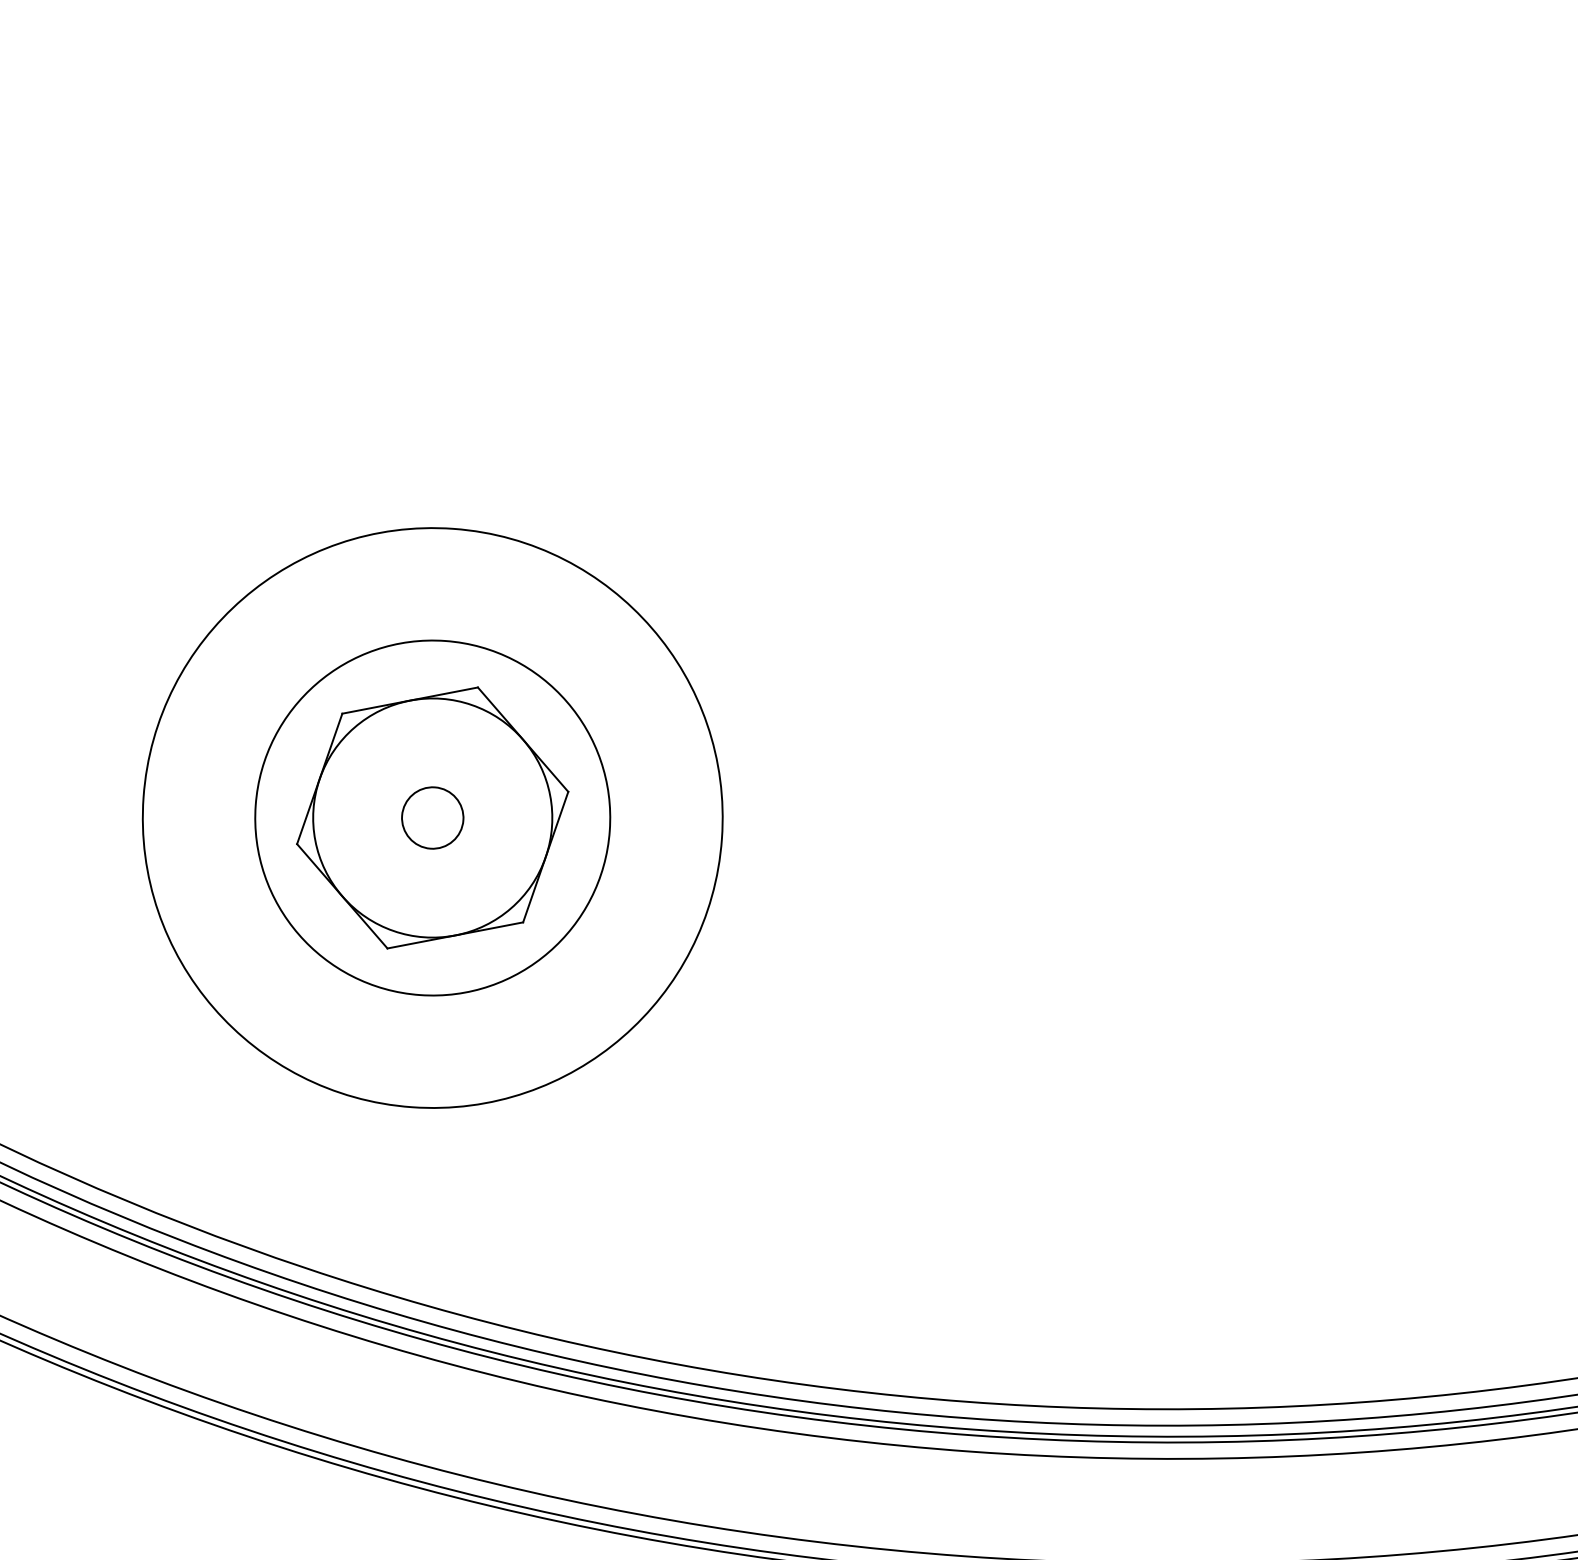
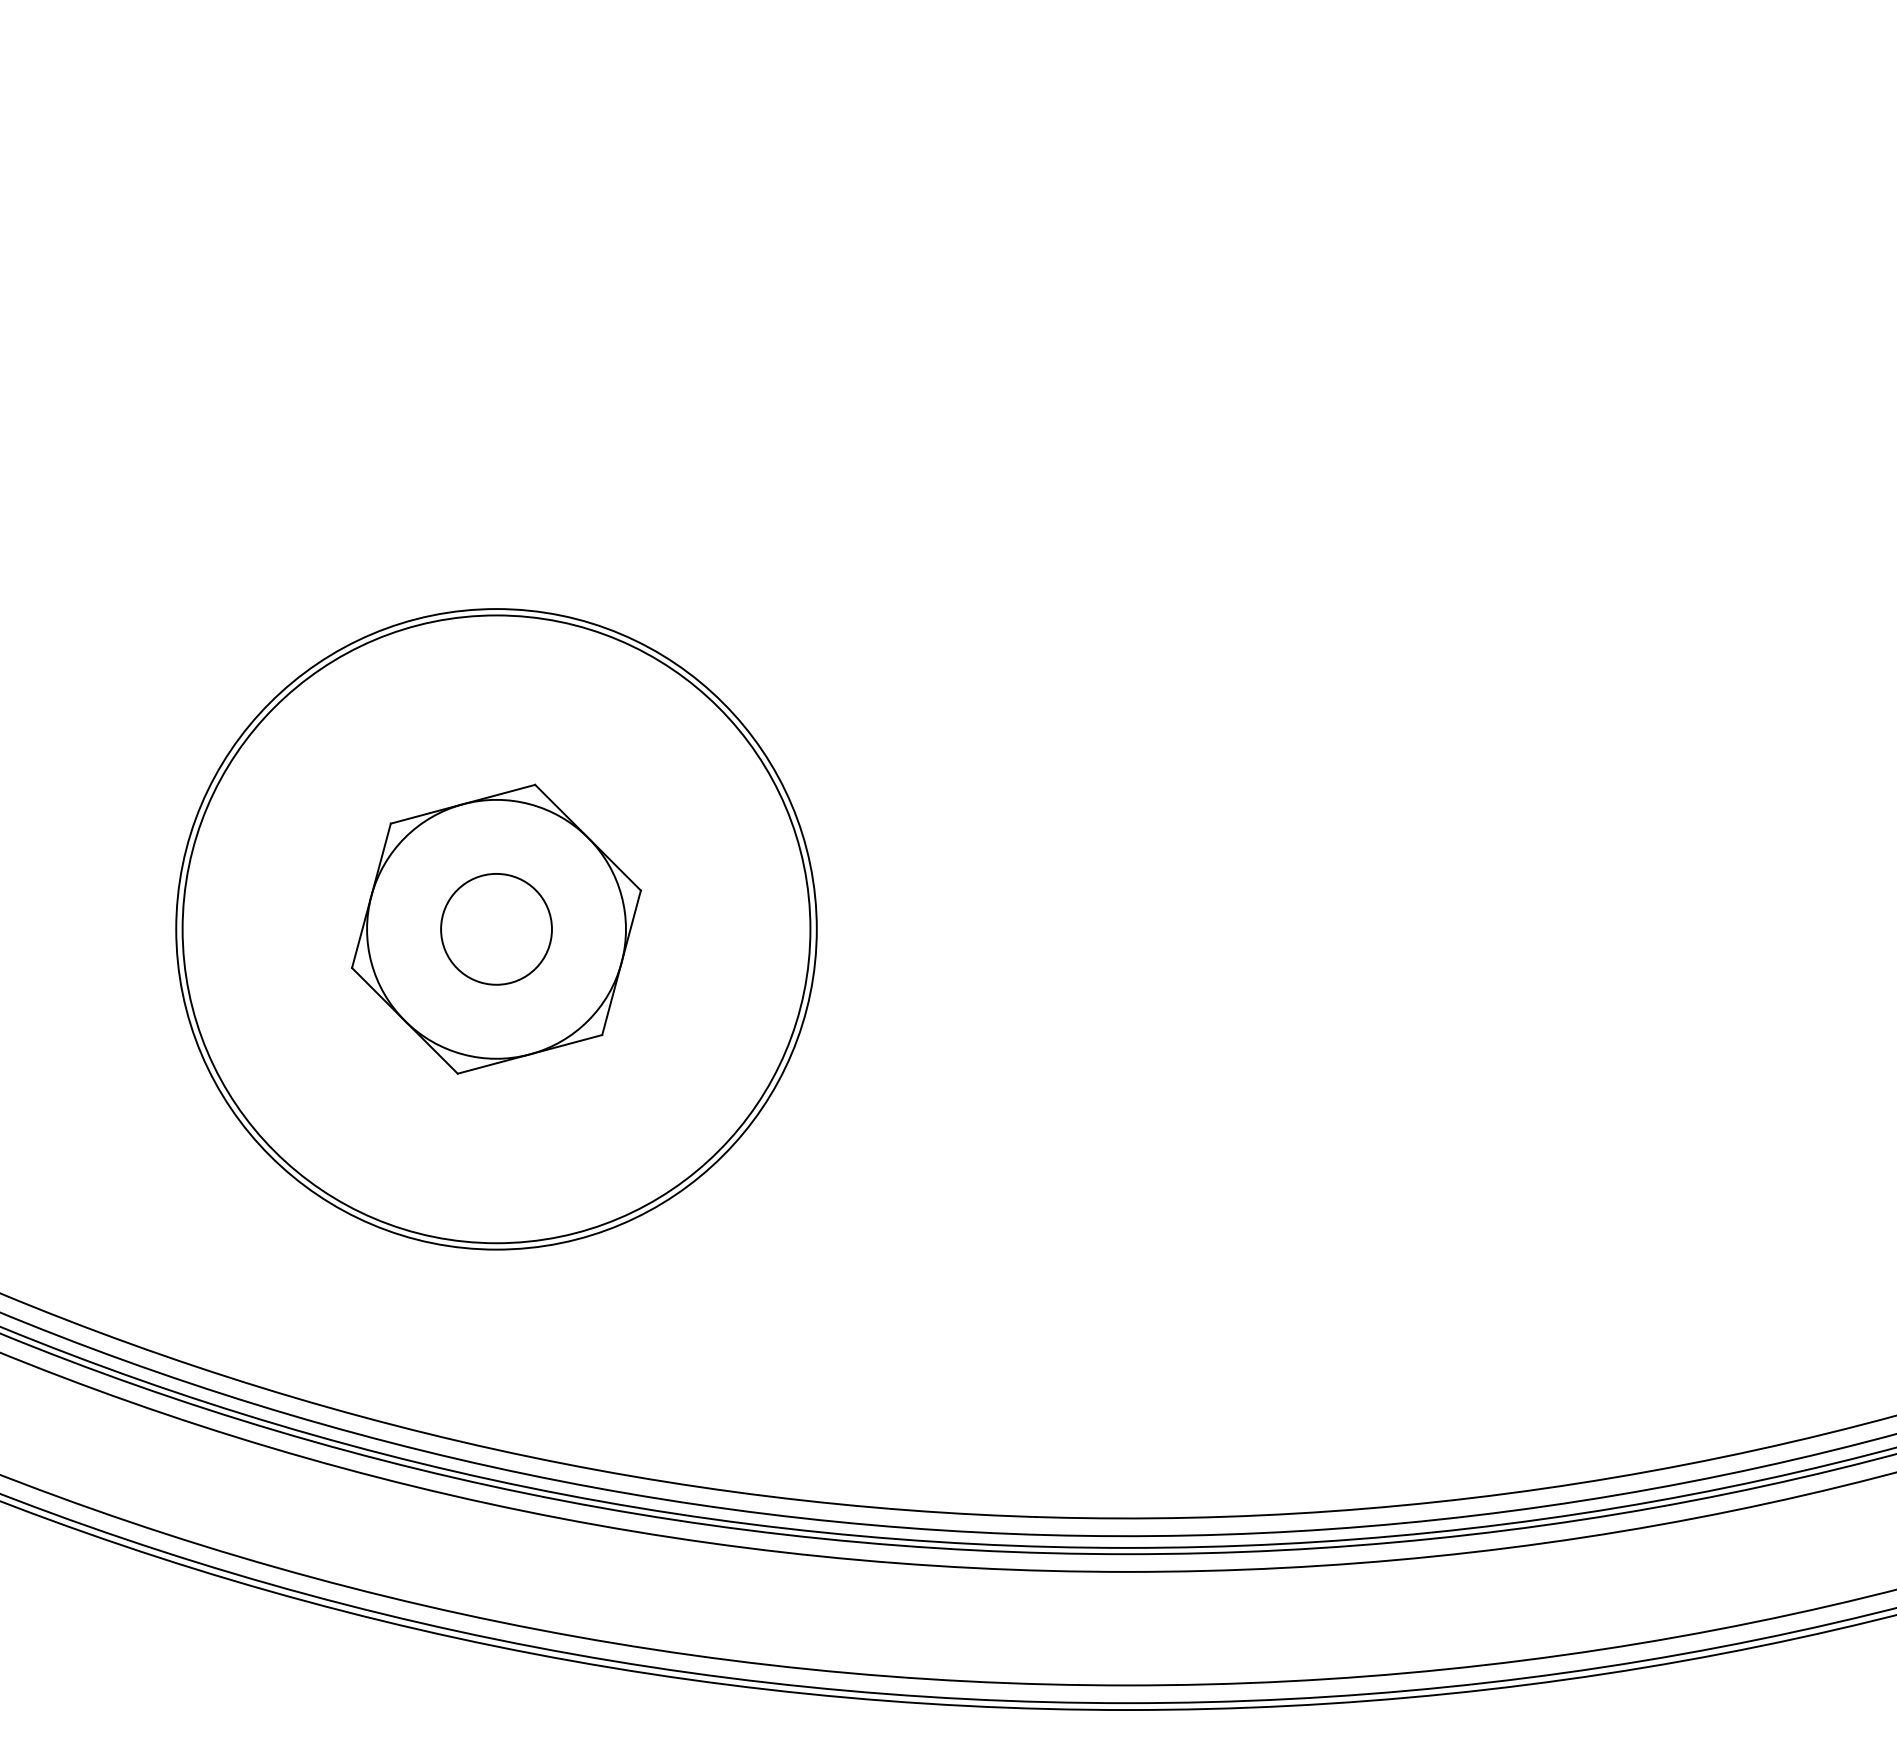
circle: (432, 817) -> (496, 928), size x1.67
circle: (432, 818) -> (496, 929), size x1.67

